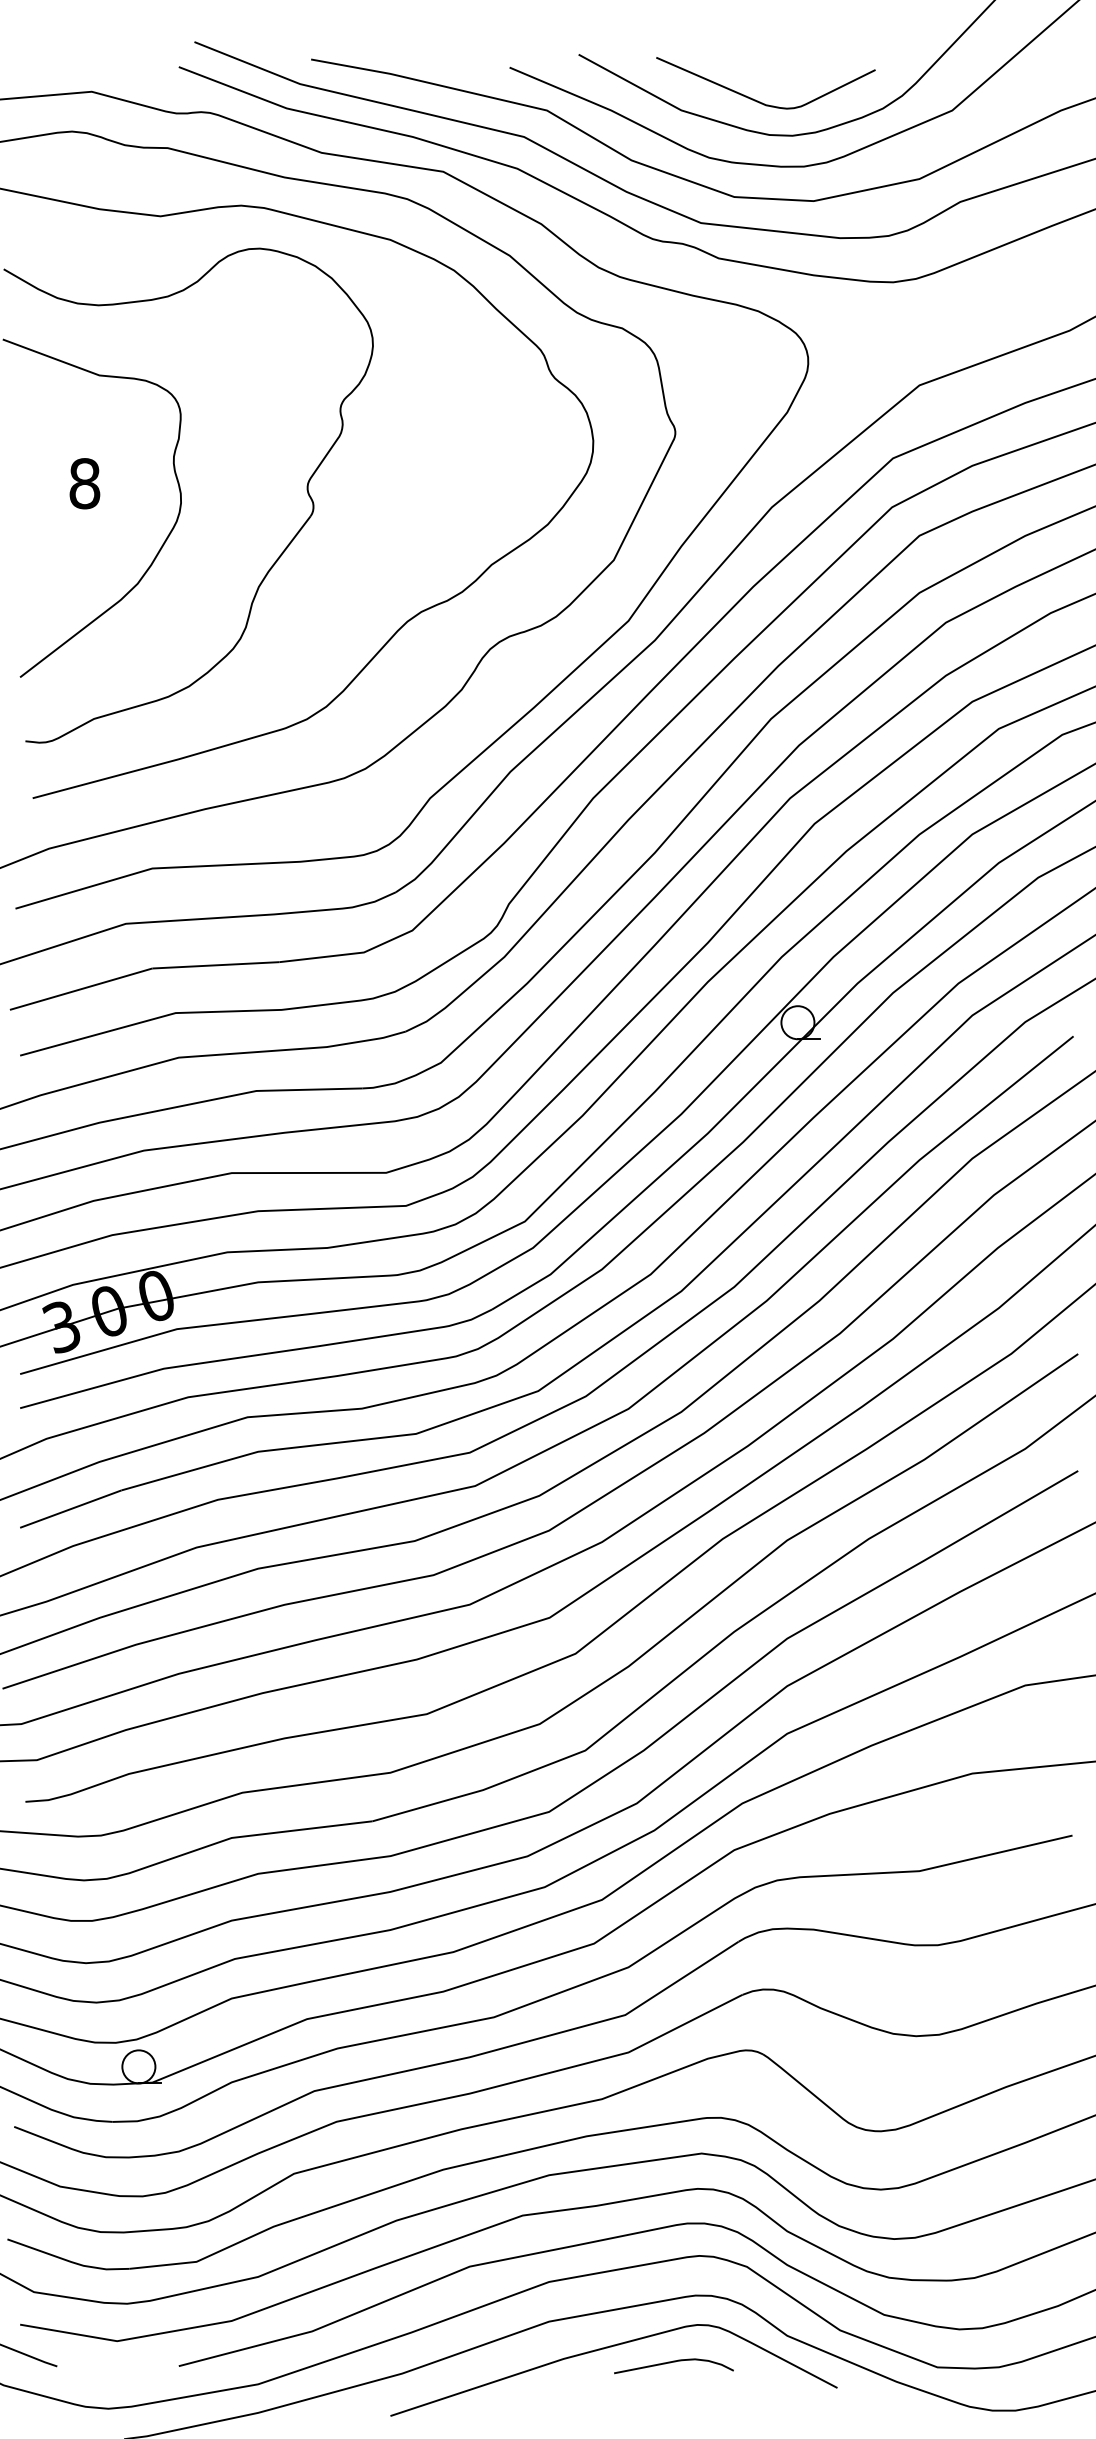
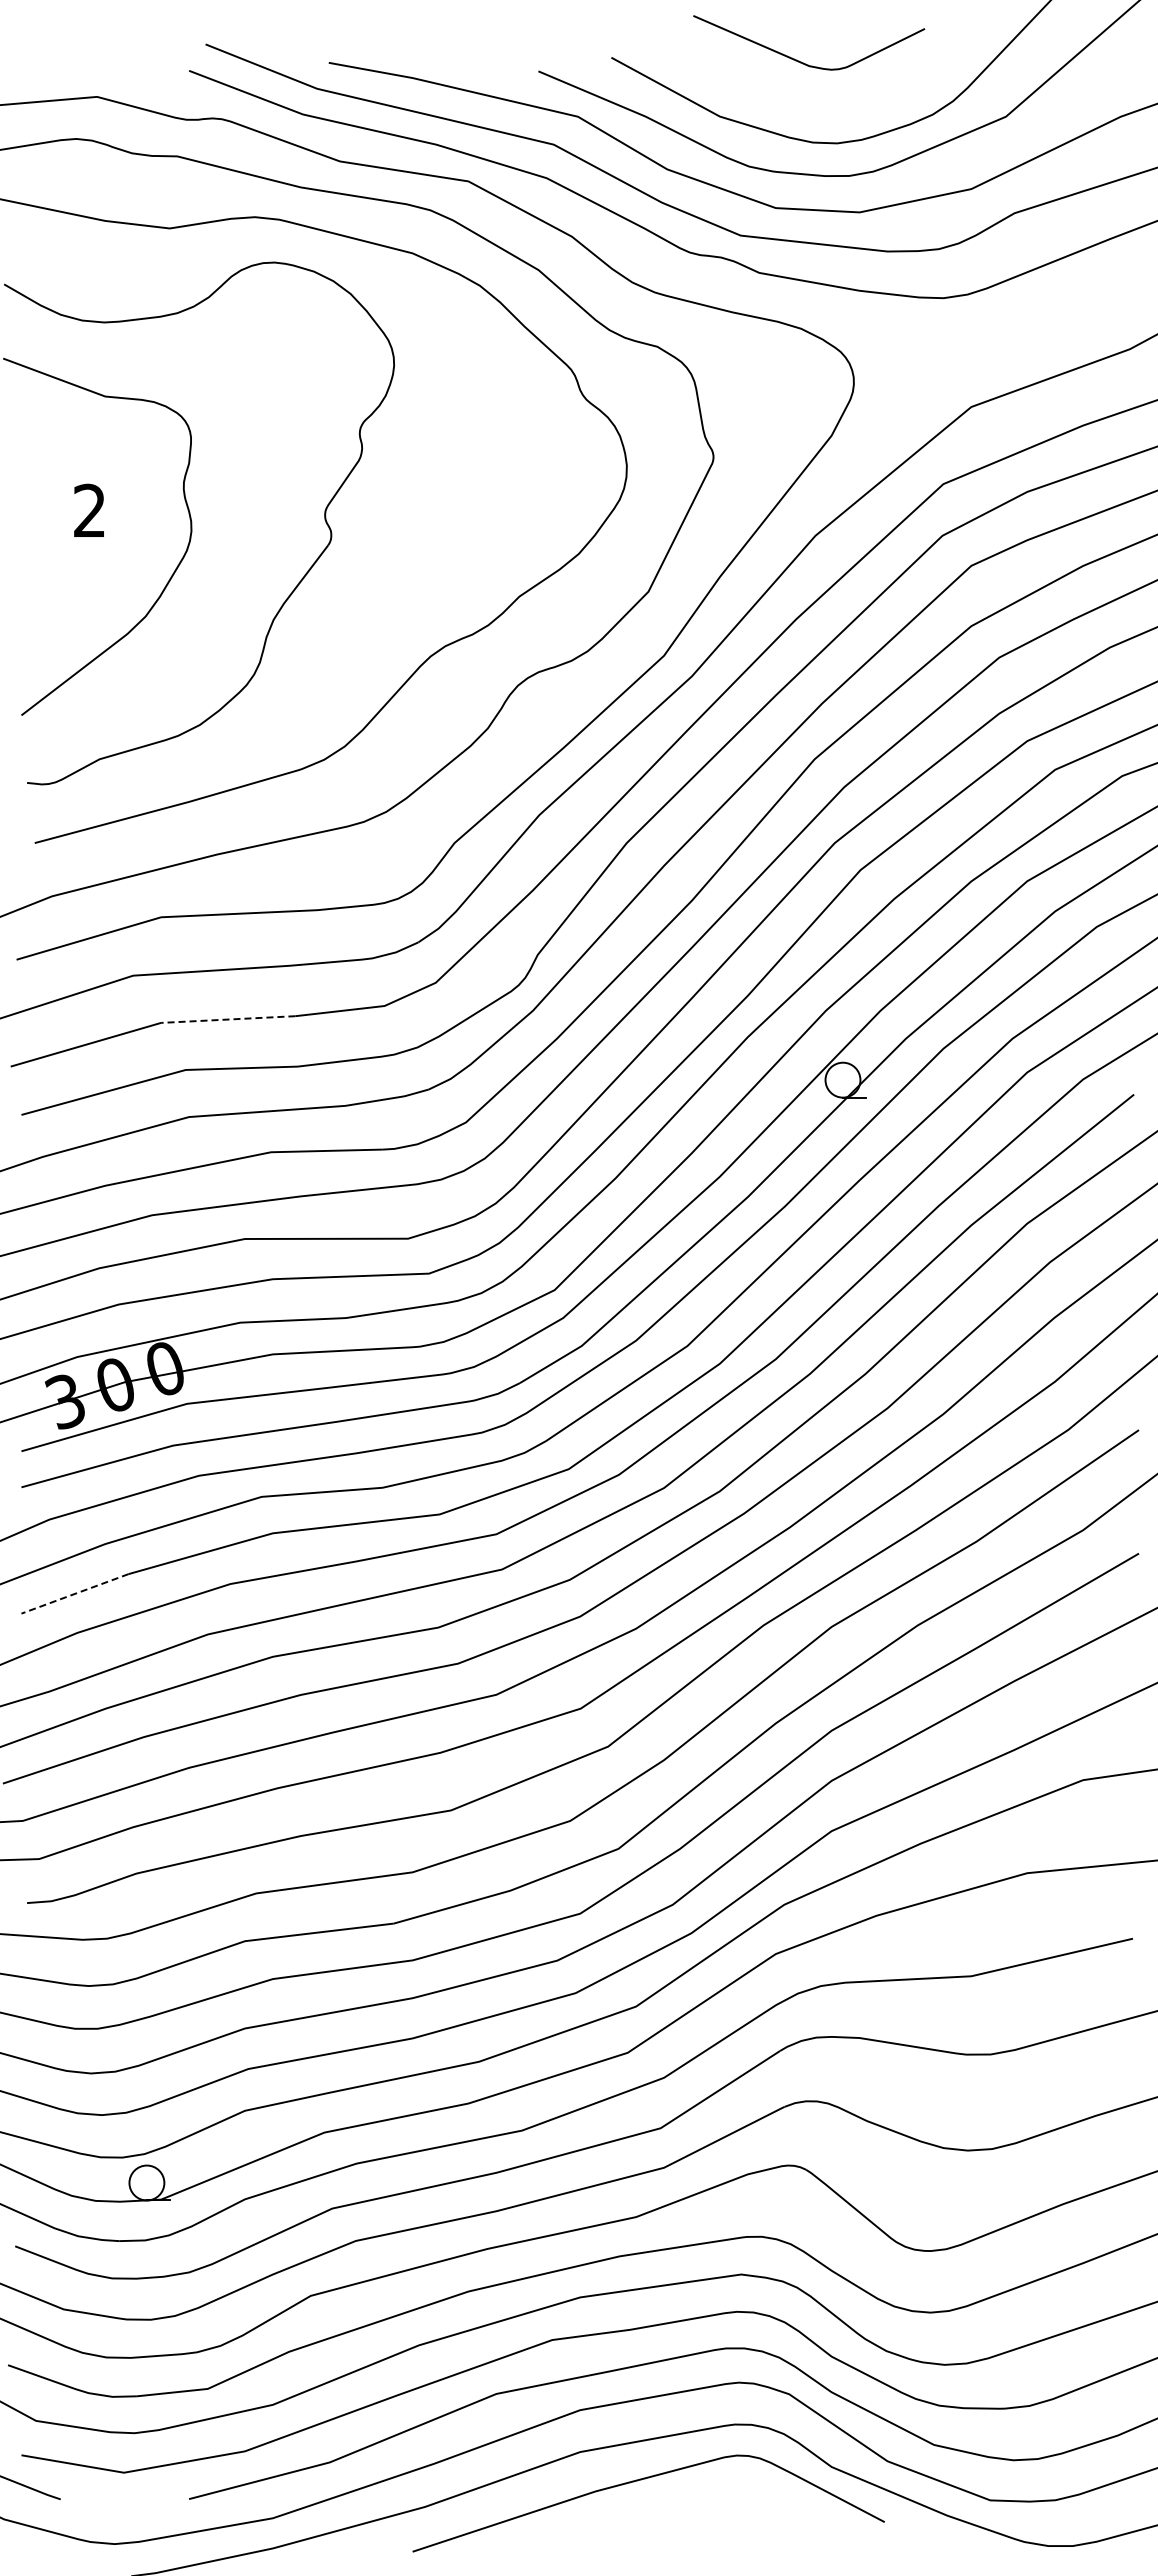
curve: (756, 99) -> (799, 60), moved
text: (84, 483) -> (89, 510), 8 -> 2
line: (215, 965) -> (227, 1019), solid -> dashed
line: (70, 1509) -> (74, 1594), solid -> dashed
curve: (673, 2362) -> (711, 2495), removed

